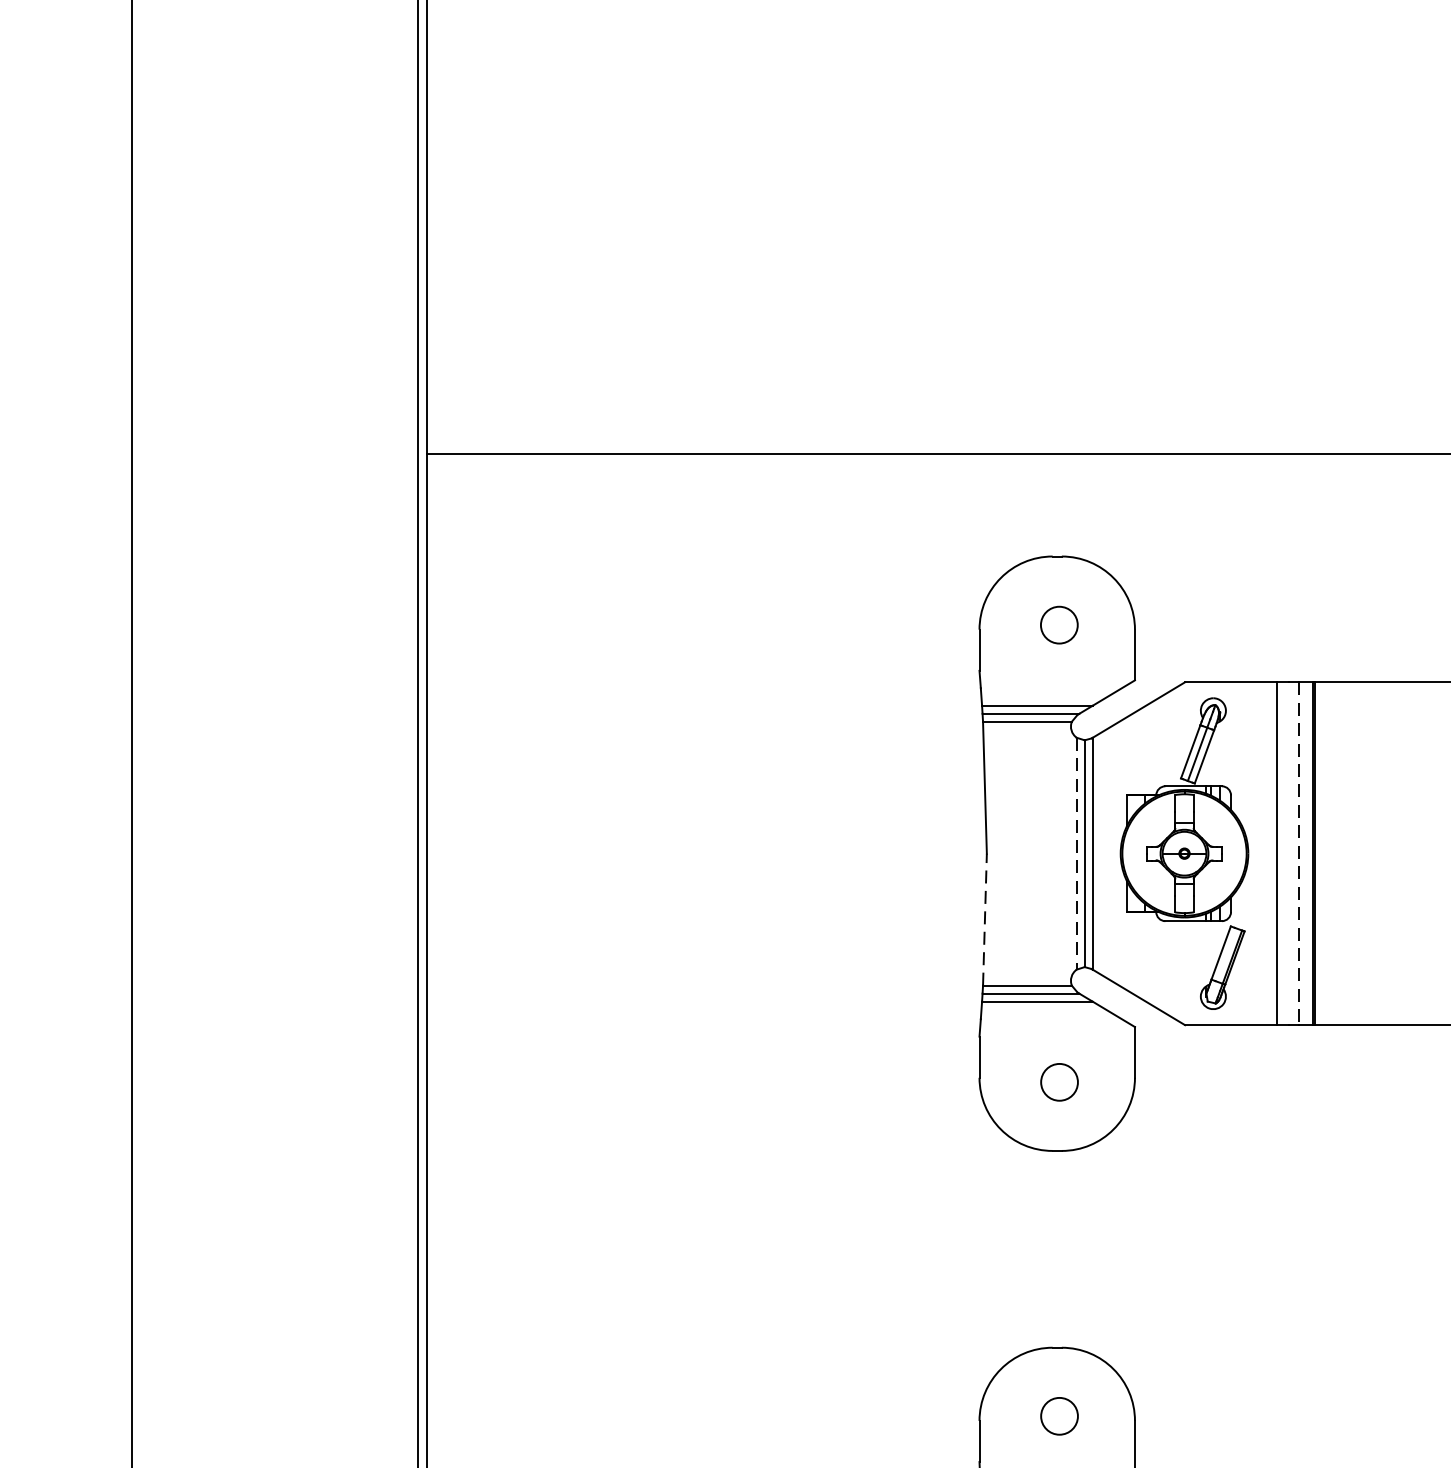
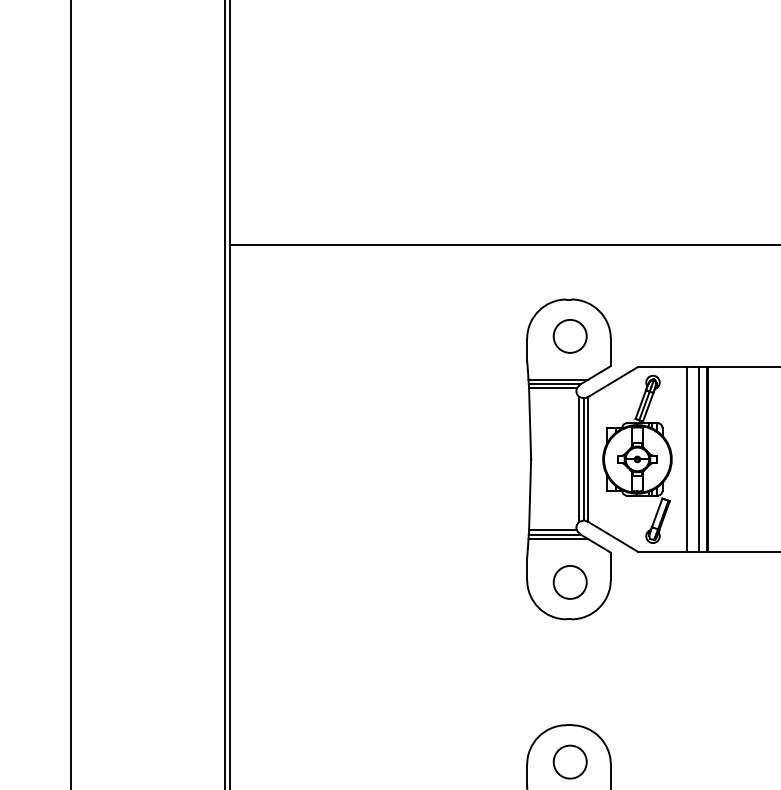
circle: (1058, 625) -> (569, 336), size x1.67
line: (1076, 853) -> (579, 459), dashed -> solid
line: (1297, 853) -> (698, 459), dashed -> solid
line: (985, 918) -> (530, 494), dashed -> solid
circle: (1058, 1080) -> (569, 581), size x1.67
circle: (1058, 1415) -> (569, 761), size x1.67

